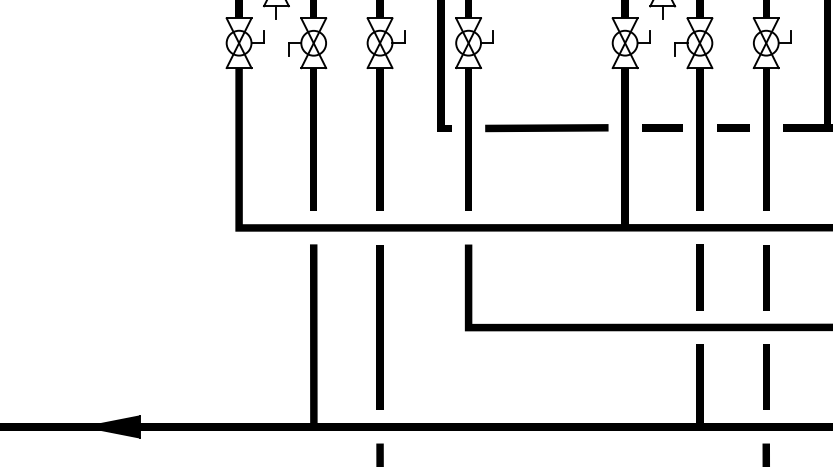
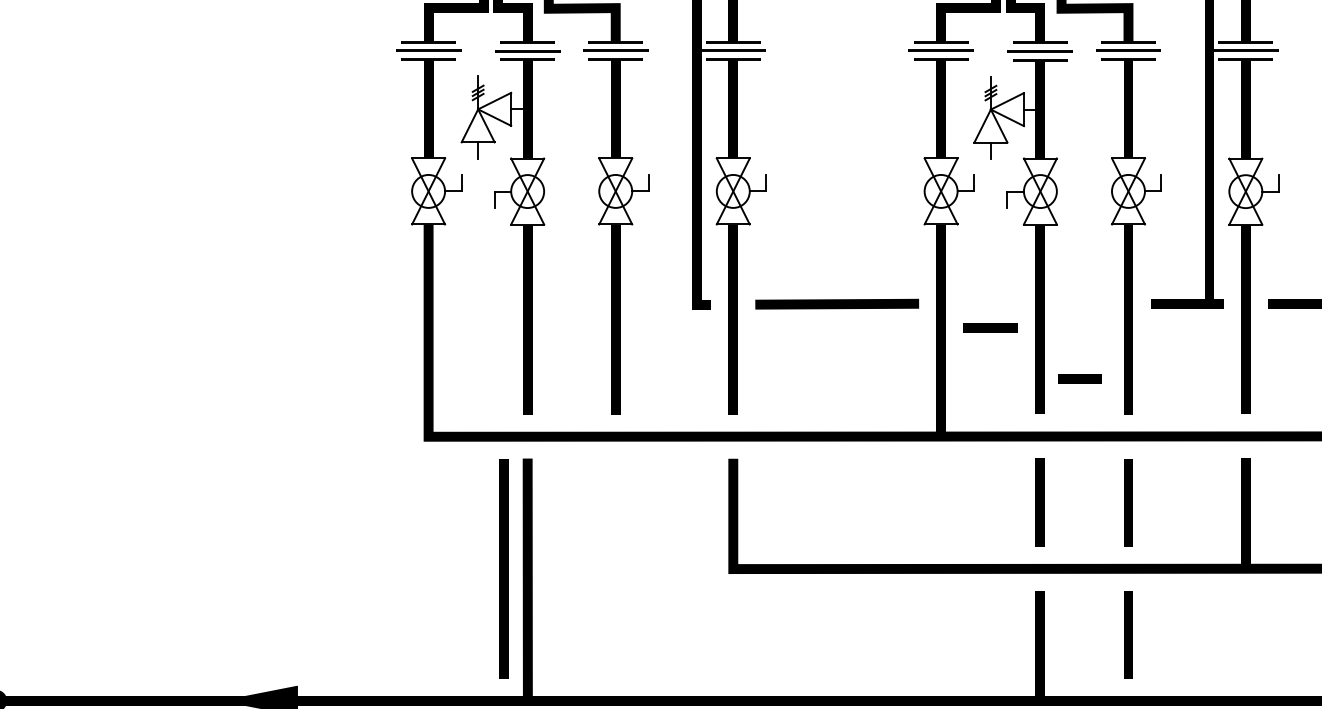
line: (662, 127) -> (990, 327), moved
line: (732, 127) -> (1079, 378), moved
line: (379, 327) -> (503, 568), moved

